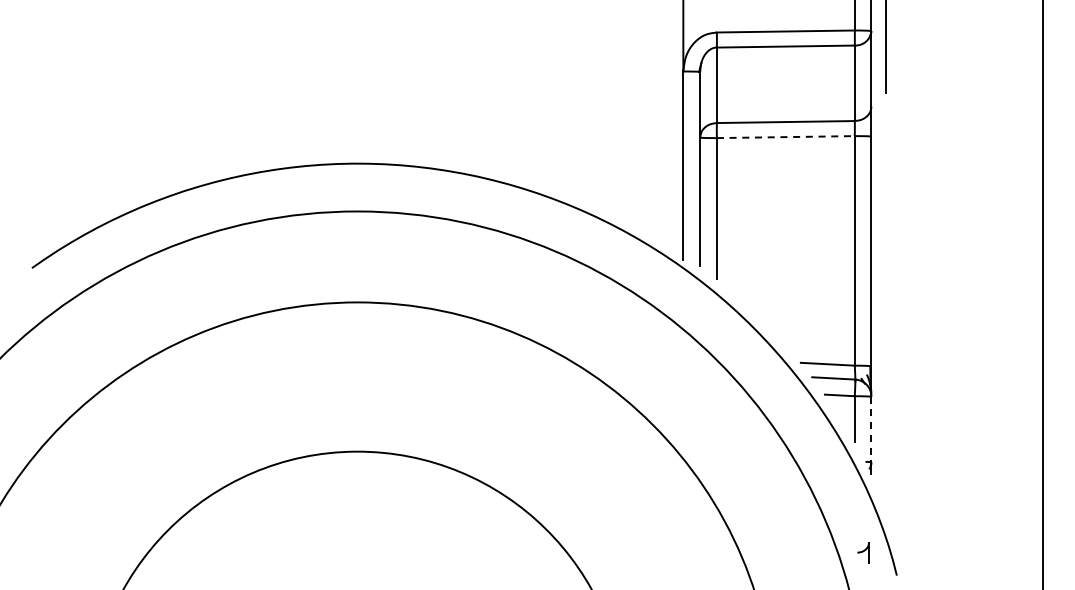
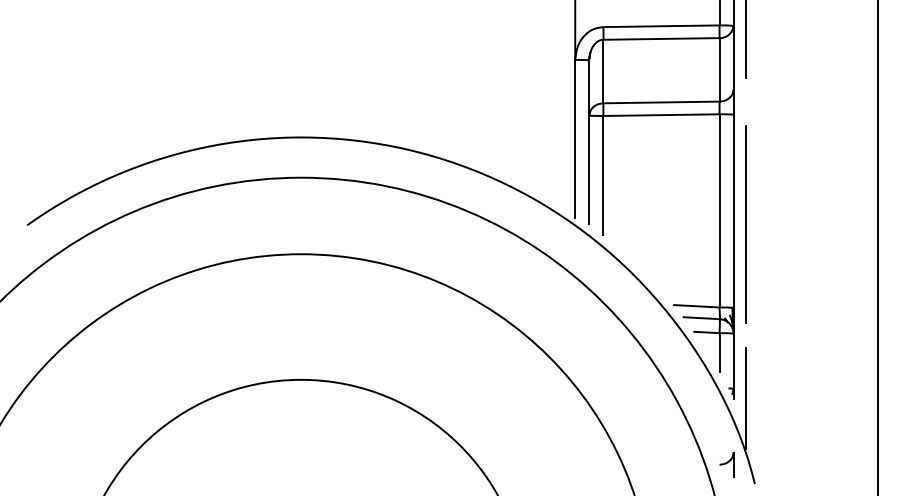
line: (785, 137) -> (661, 115), dashed -> solid
line: (885, 266) -> (745, 224), added
line: (871, 429) -> (733, 361), dashed -> solid
line: (885, 473) -> (745, 398), added
part: (863, 552) -> (726, 464), size x1.43

